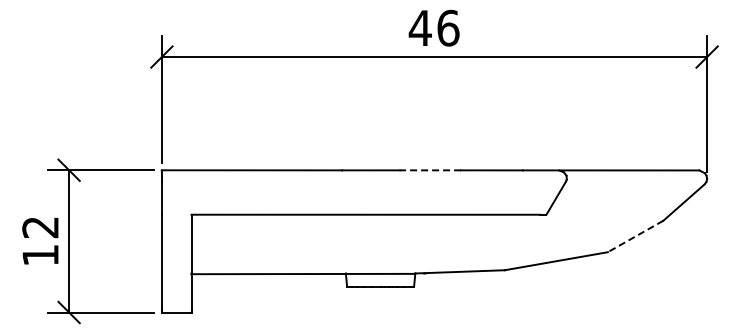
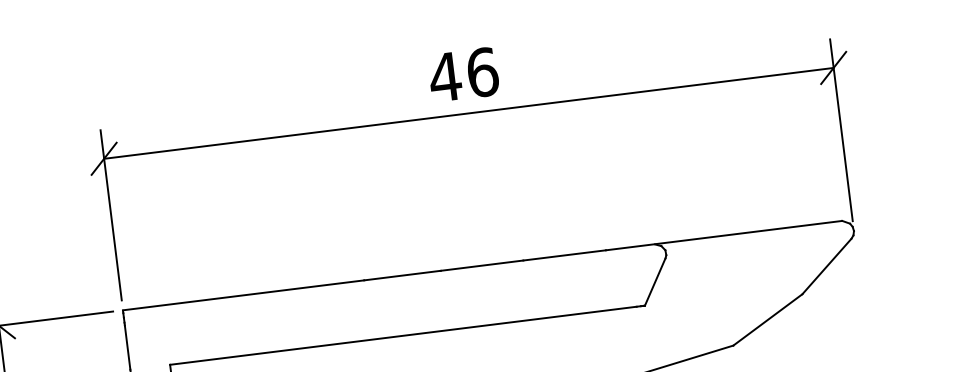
line: (430, 170) -> (482, 265), dashed -> solid
line: (635, 236) -> (767, 319), dashed -> solid

